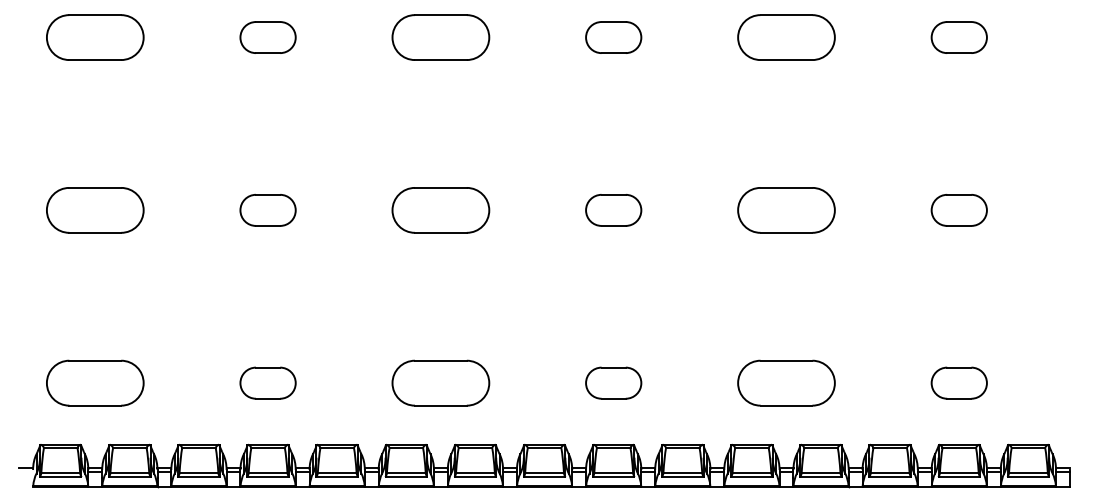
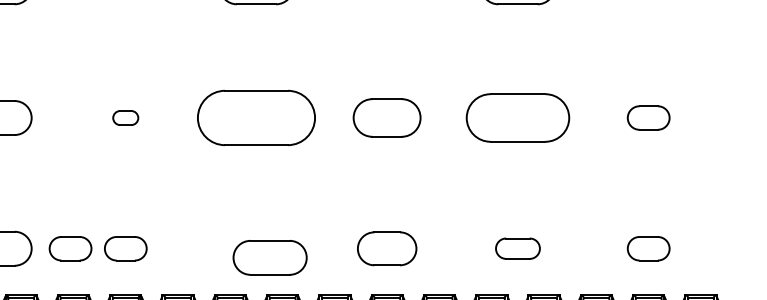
part: (267, 210) -> (125, 118), size x0.6
part: (440, 210) -> (256, 118), size x1.6
part: (613, 210) -> (387, 118), size x1.6
part: (786, 210) -> (517, 118), size x1.4
part: (194, 382) -> (70, 248), added
part: (440, 382) -> (269, 257), moved
part: (613, 382) -> (387, 248), size x1.4
part: (786, 382) -> (517, 248), size x0.6

